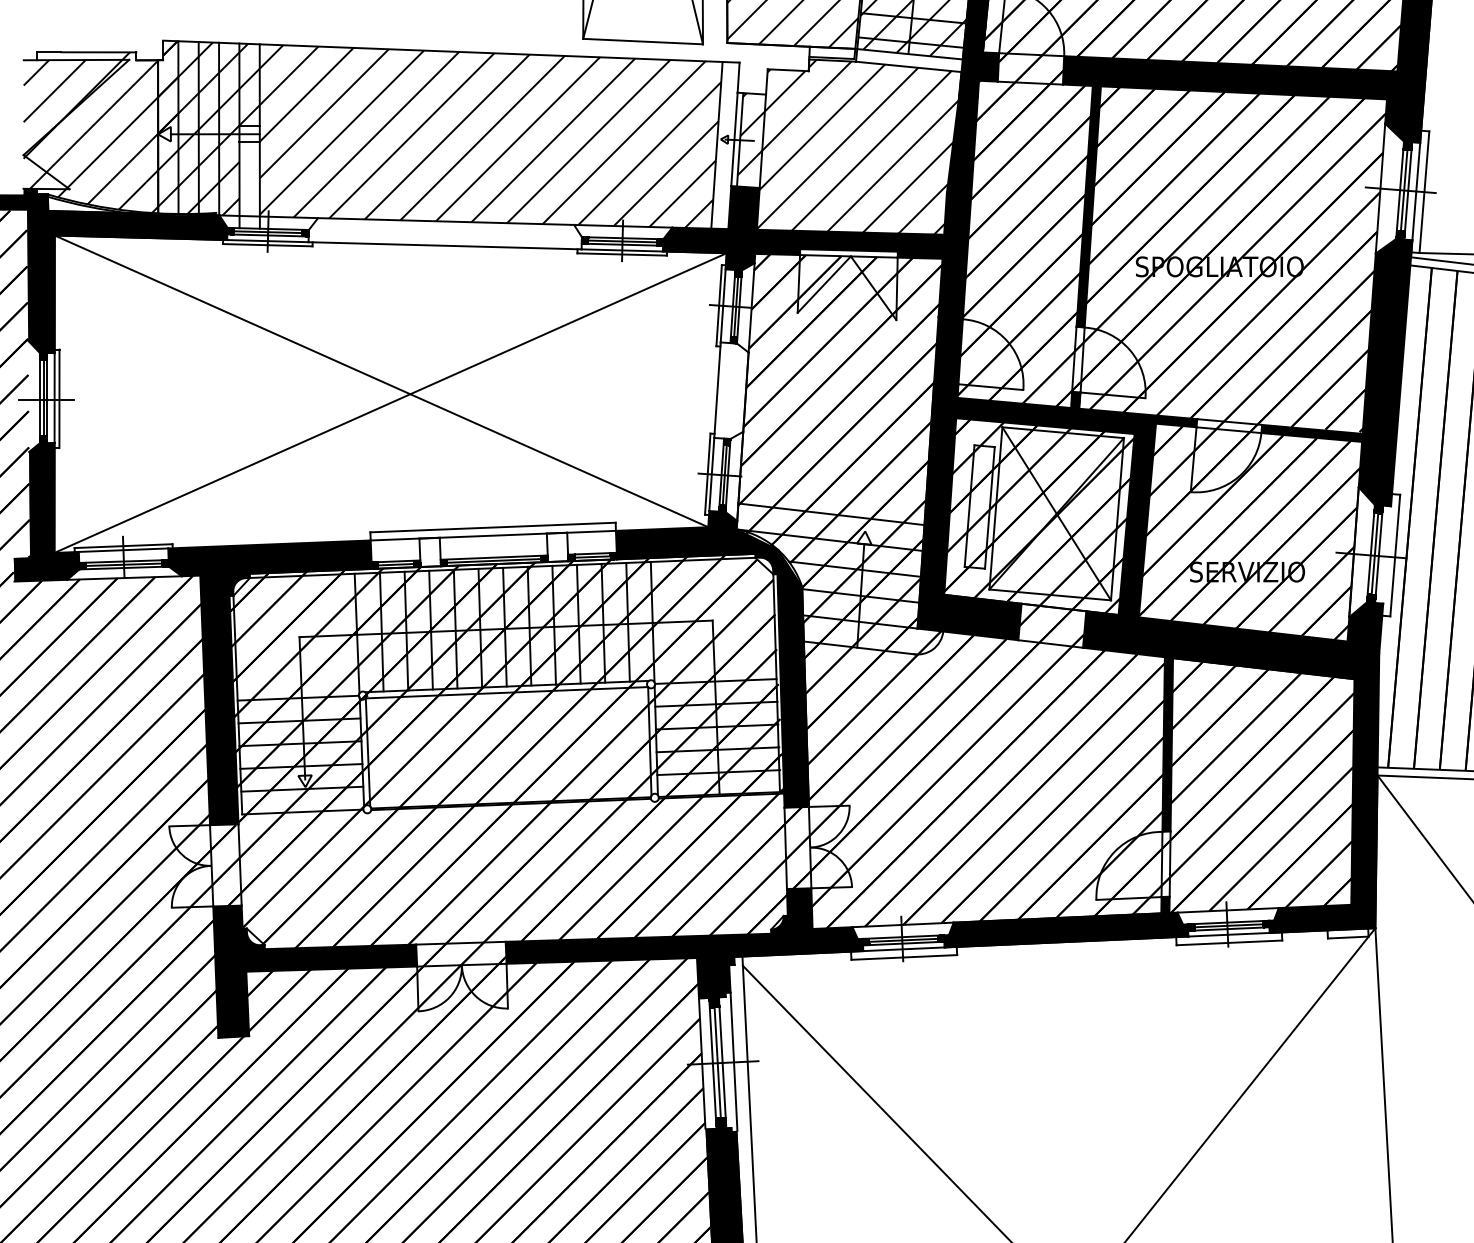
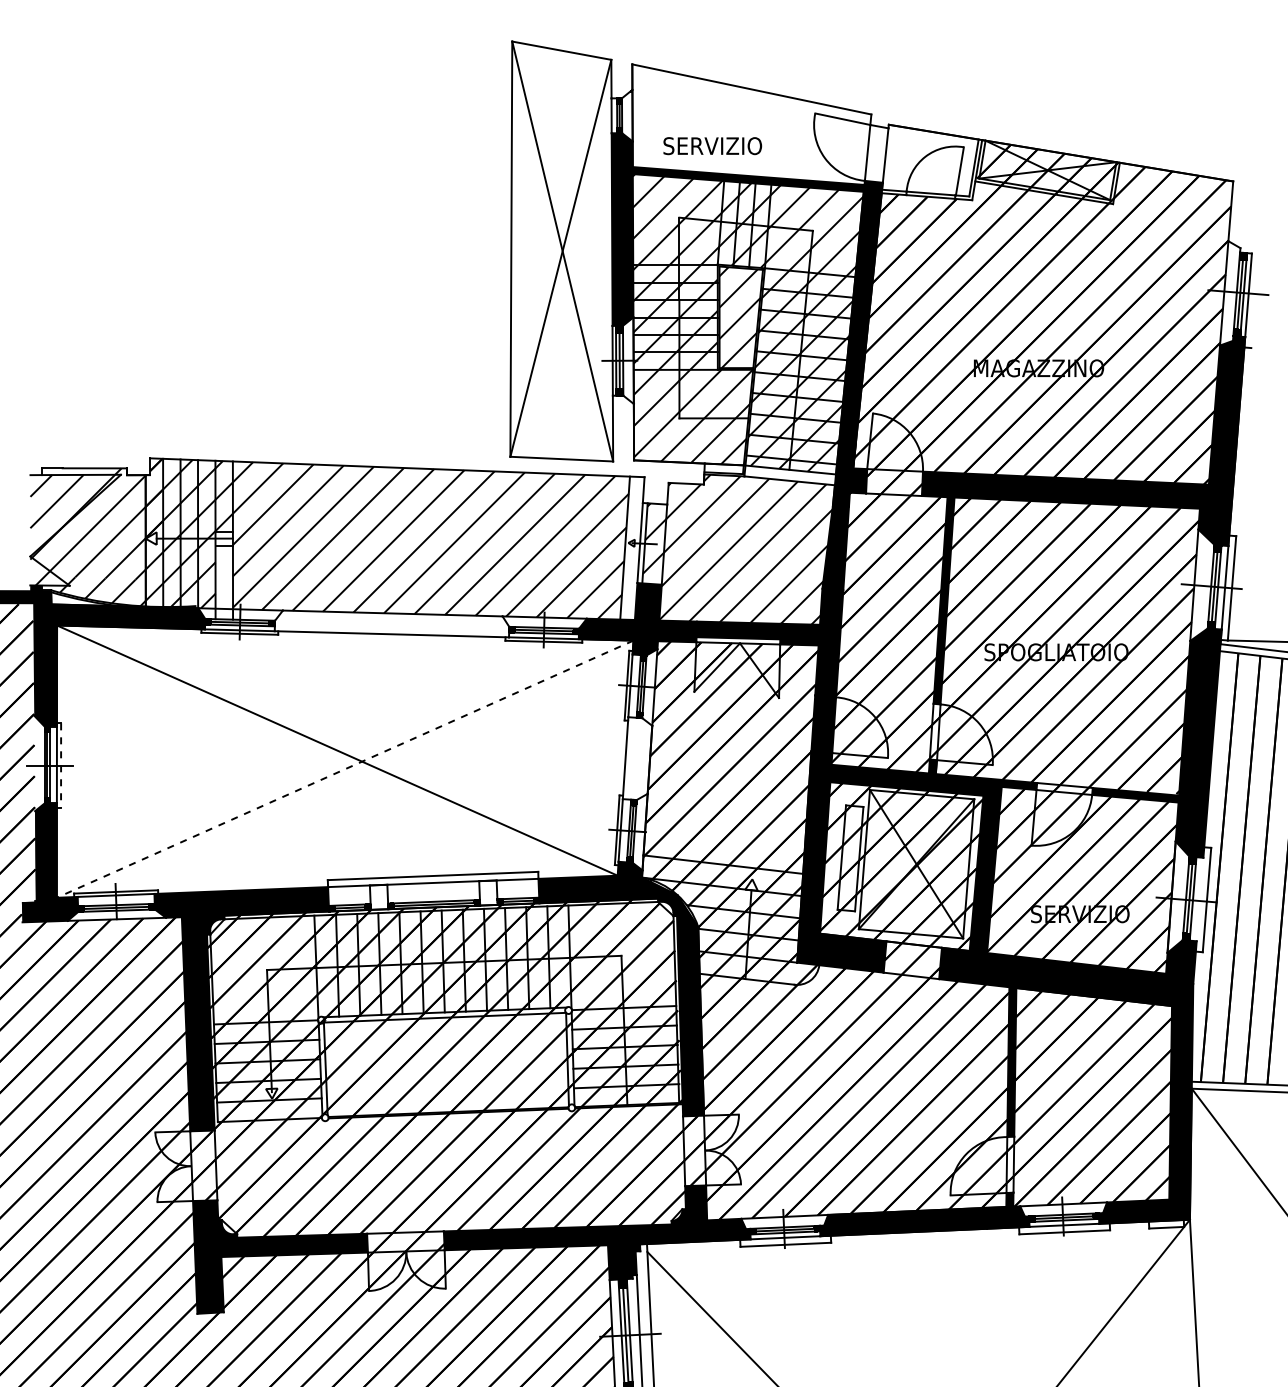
line: (59, 399) -> (61, 766), solid -> dashed
line: (390, 403) -> (345, 769), solid -> dashed

